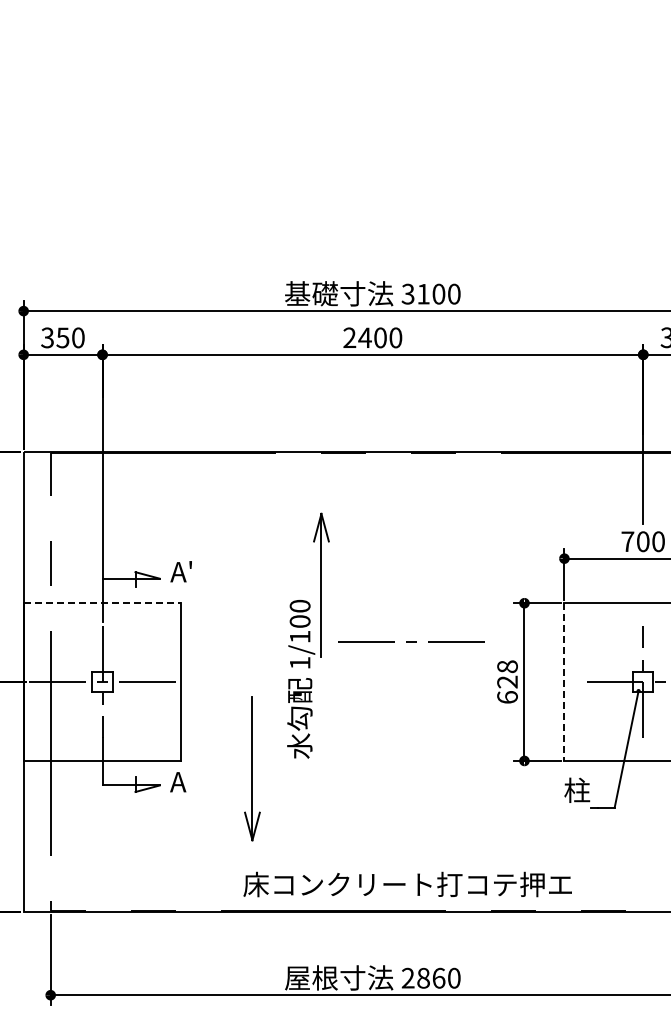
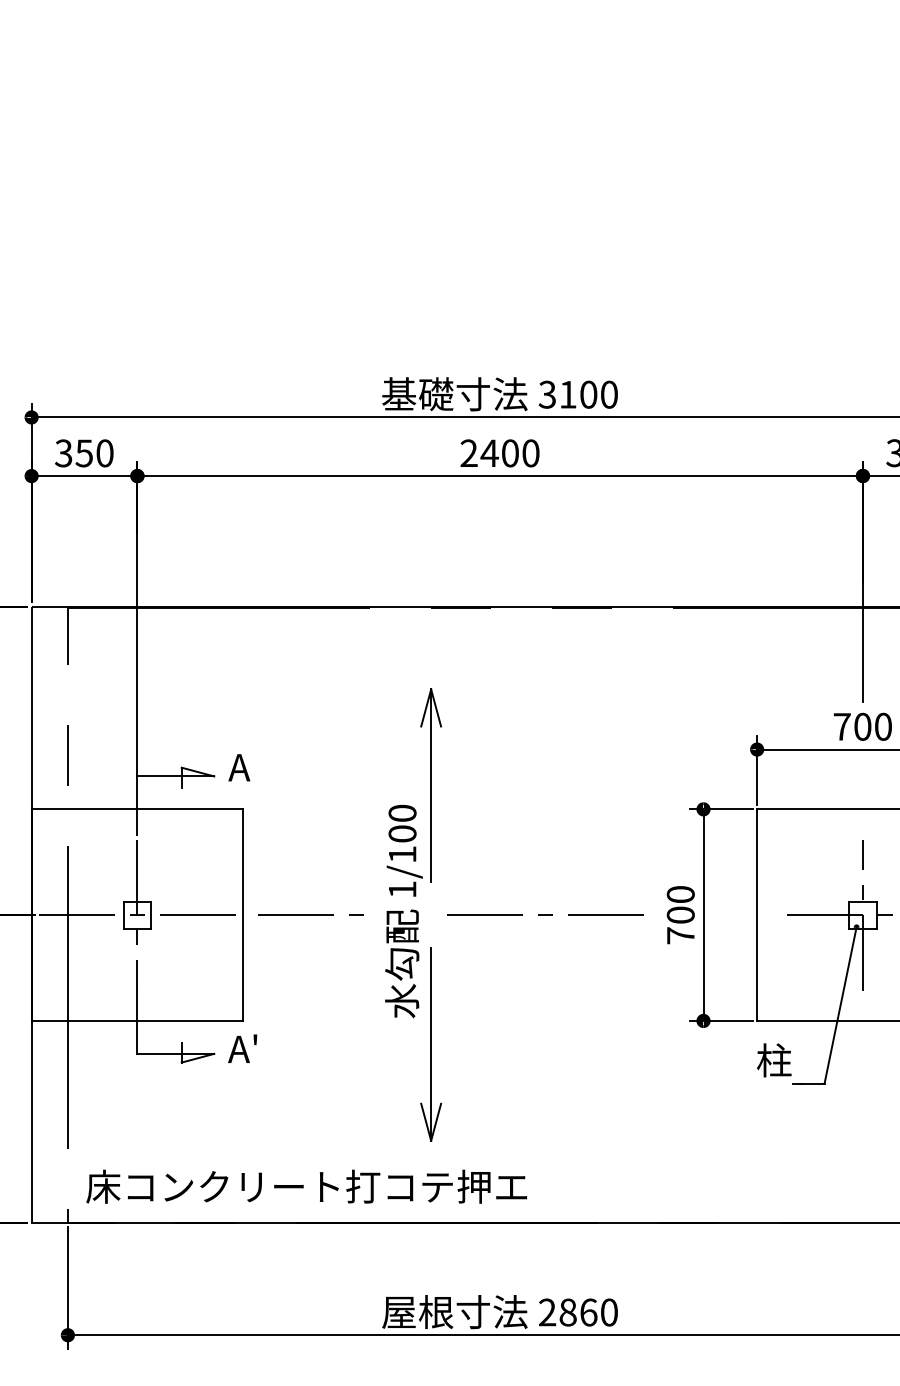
text: (190, 564) -> (255, 757), A' -> A
line: (102, 603) -> (137, 809), dashed -> solid
line: (411, 641) -> (545, 914), moved
line: (232, 681) -> (311, 914), added
text: (507, 681) -> (680, 914), 628 -> 700
line: (564, 682) -> (757, 915), dashed -> solid
part: (252, 768) -> (431, 1044), moved
text: (190, 774) -> (255, 1039), A -> A'
text: (407, 884) -> (306, 1186), moved

